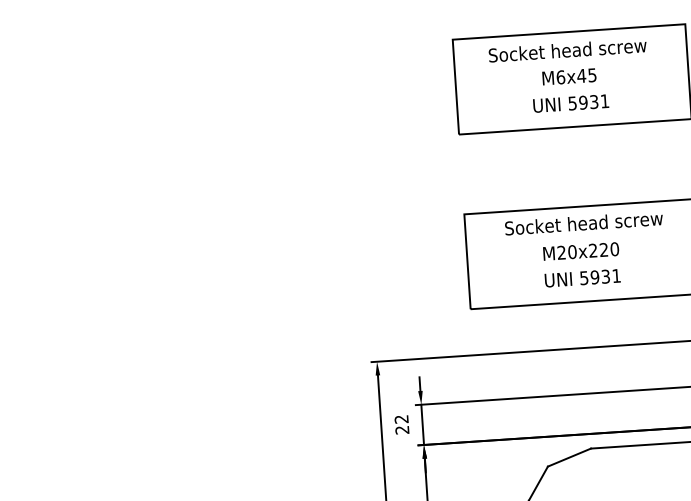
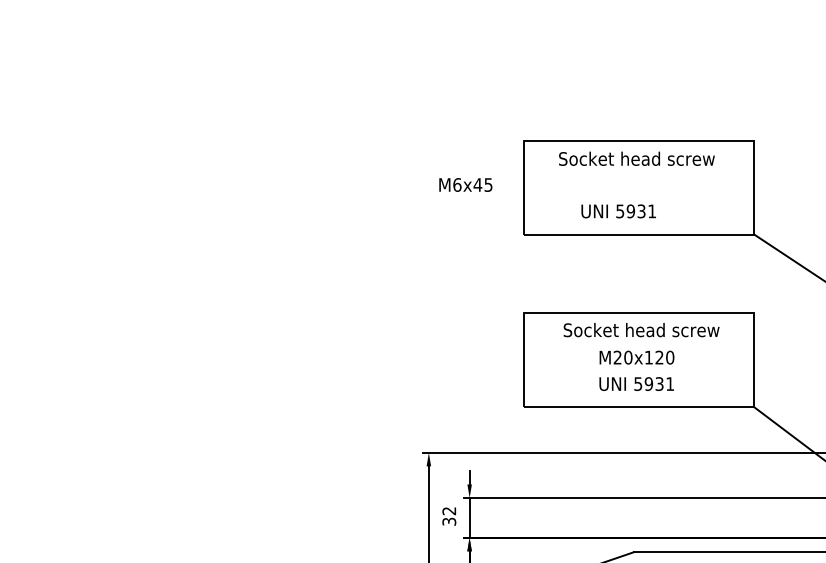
text: (569, 76) -> (465, 184), moved
text: (570, 103) -> (618, 211), moved
text: (592, 250) -> (648, 357), M20x220 -> M20x120
text: (402, 429) -> (449, 521), 22 -> 32

